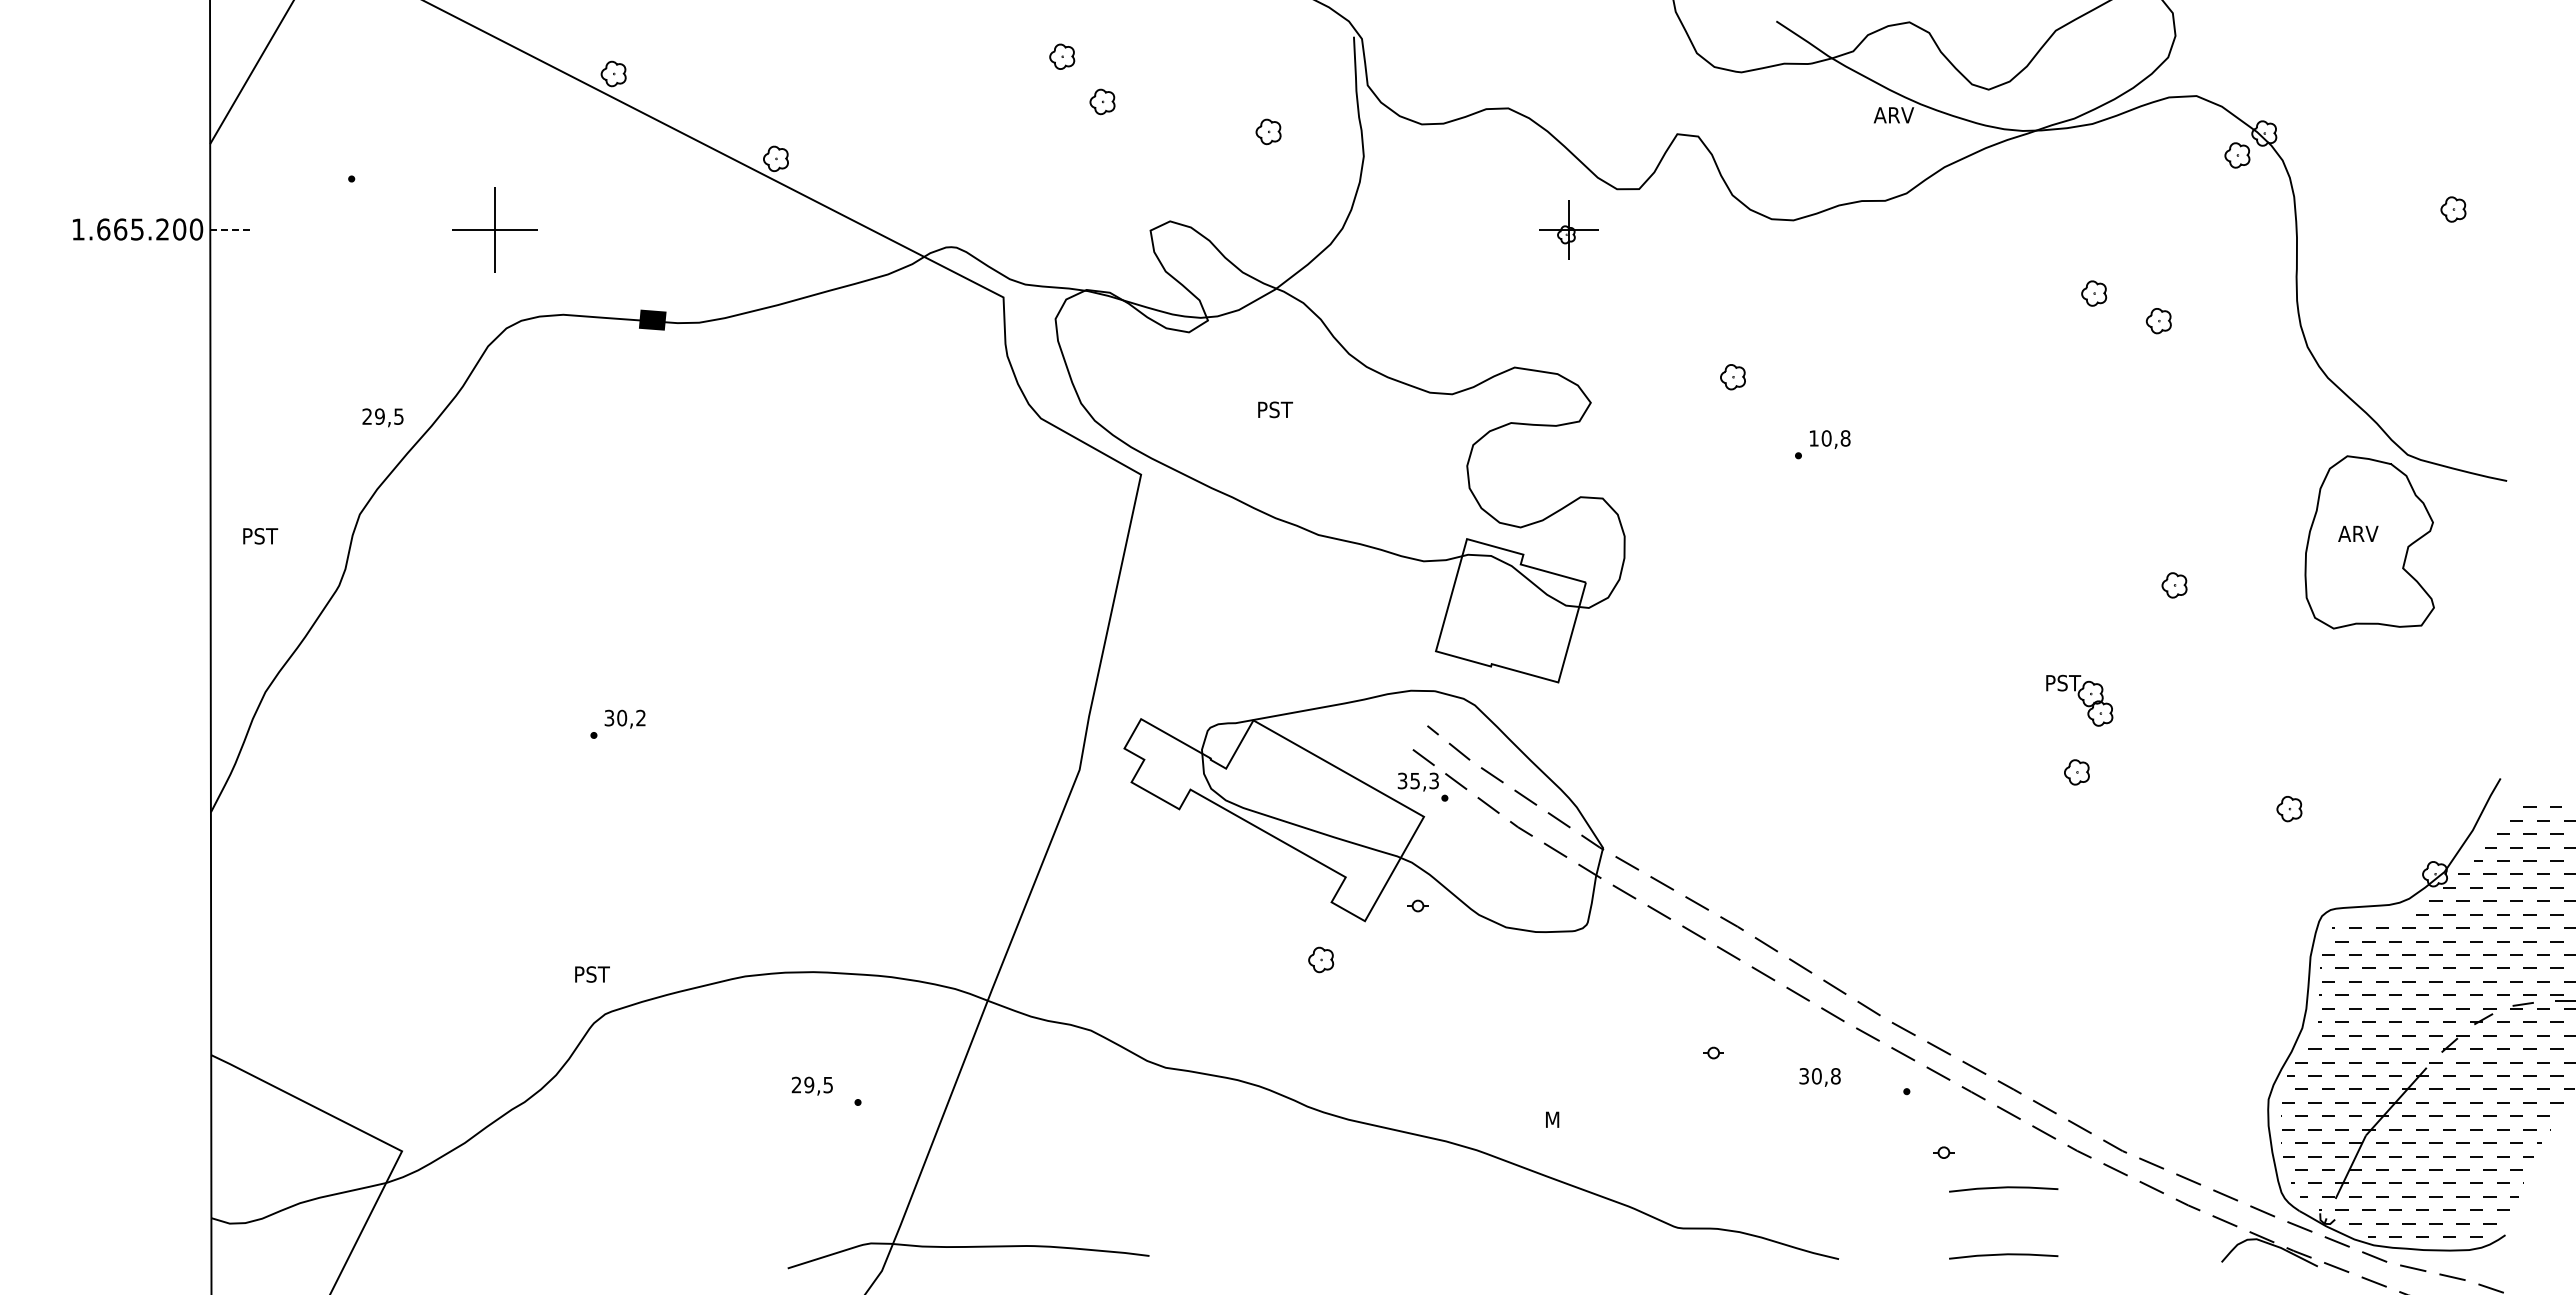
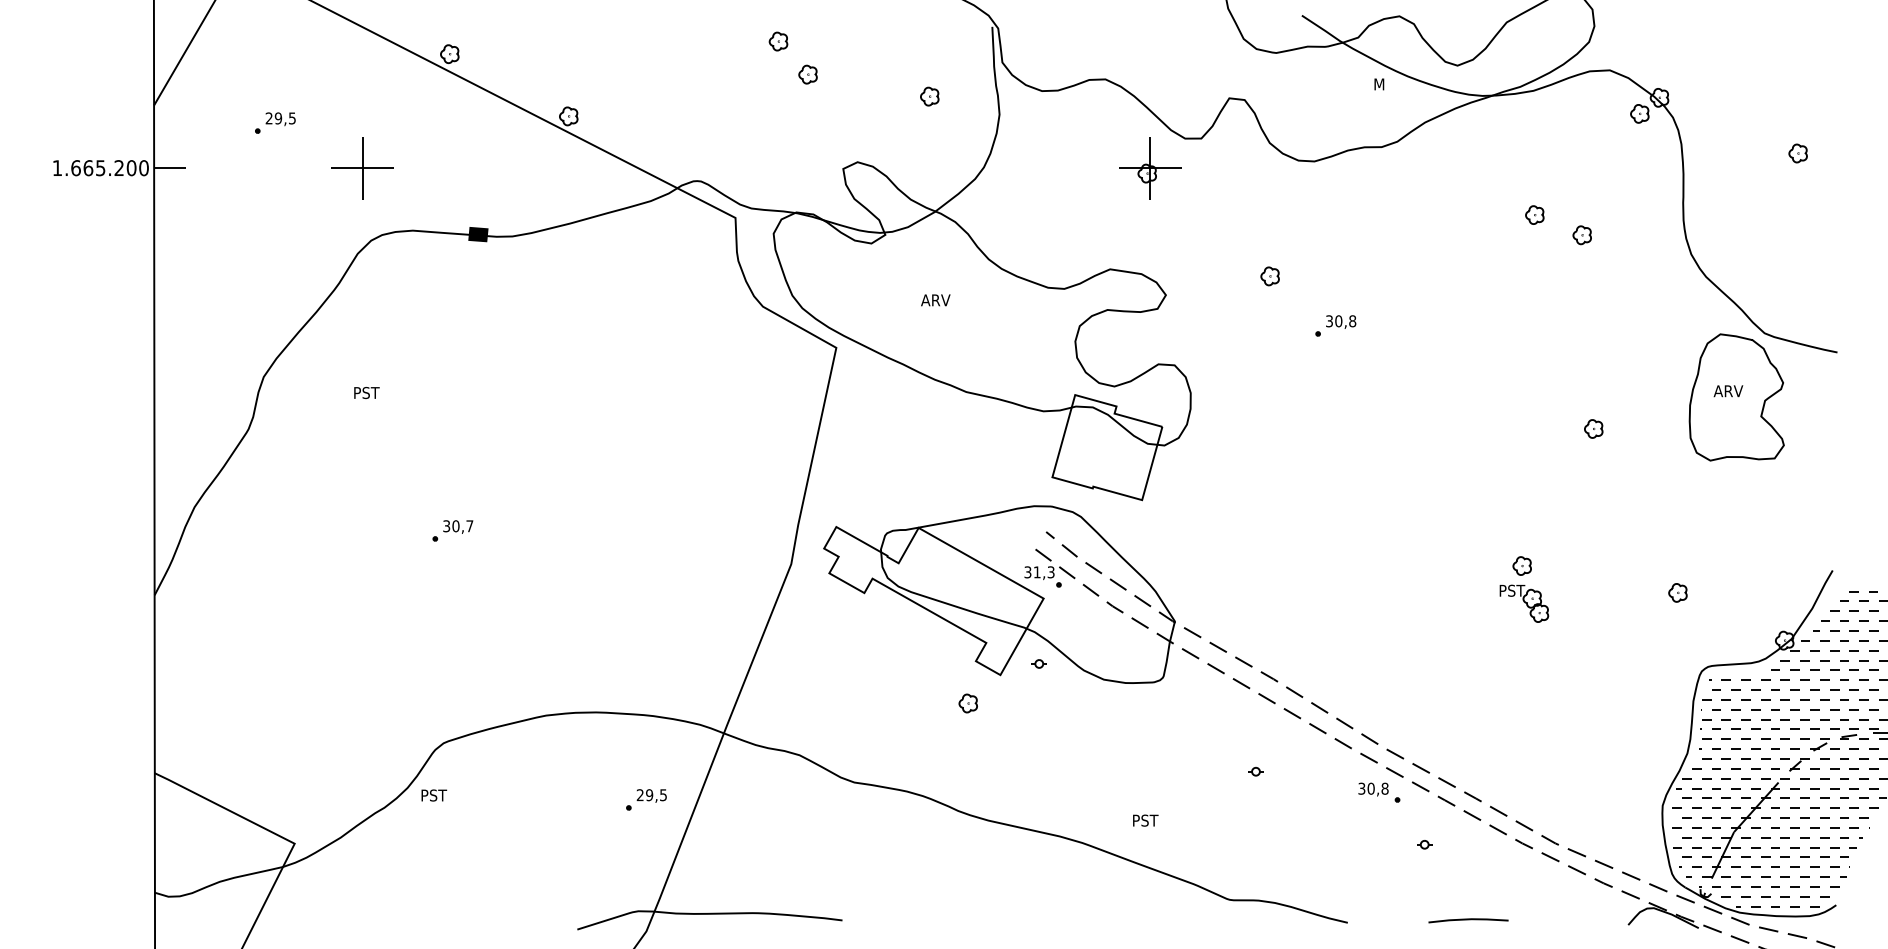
text: (1893, 115) -> (1387, 84), ARV -> M
line: (232, 229) -> (170, 168), dashed -> solid
part: (1568, 229) -> (1149, 168), size x1.43
text: (1276, 409) -> (935, 300), PST -> ARV
text: (382, 417) -> (280, 119), moved
text: (1813, 438) -> (1329, 321), 10,8 -> 30,8
text: (260, 536) -> (366, 393), moved
part: (2079, 700) -> (1524, 603), moved
text: (640, 717) -> (469, 525), 30,2 -> 30,7
text: (1414, 781) -> (1036, 572), 35,3 -> 31,3
text: (592, 974) -> (434, 795), moved
text: (1819, 1077) -> (1373, 789), moved
text: (811, 1085) -> (651, 795), moved
text: (1563, 1119) -> (1145, 820), M -> PST
line: (2003, 1188) -> (1468, 870), removed

